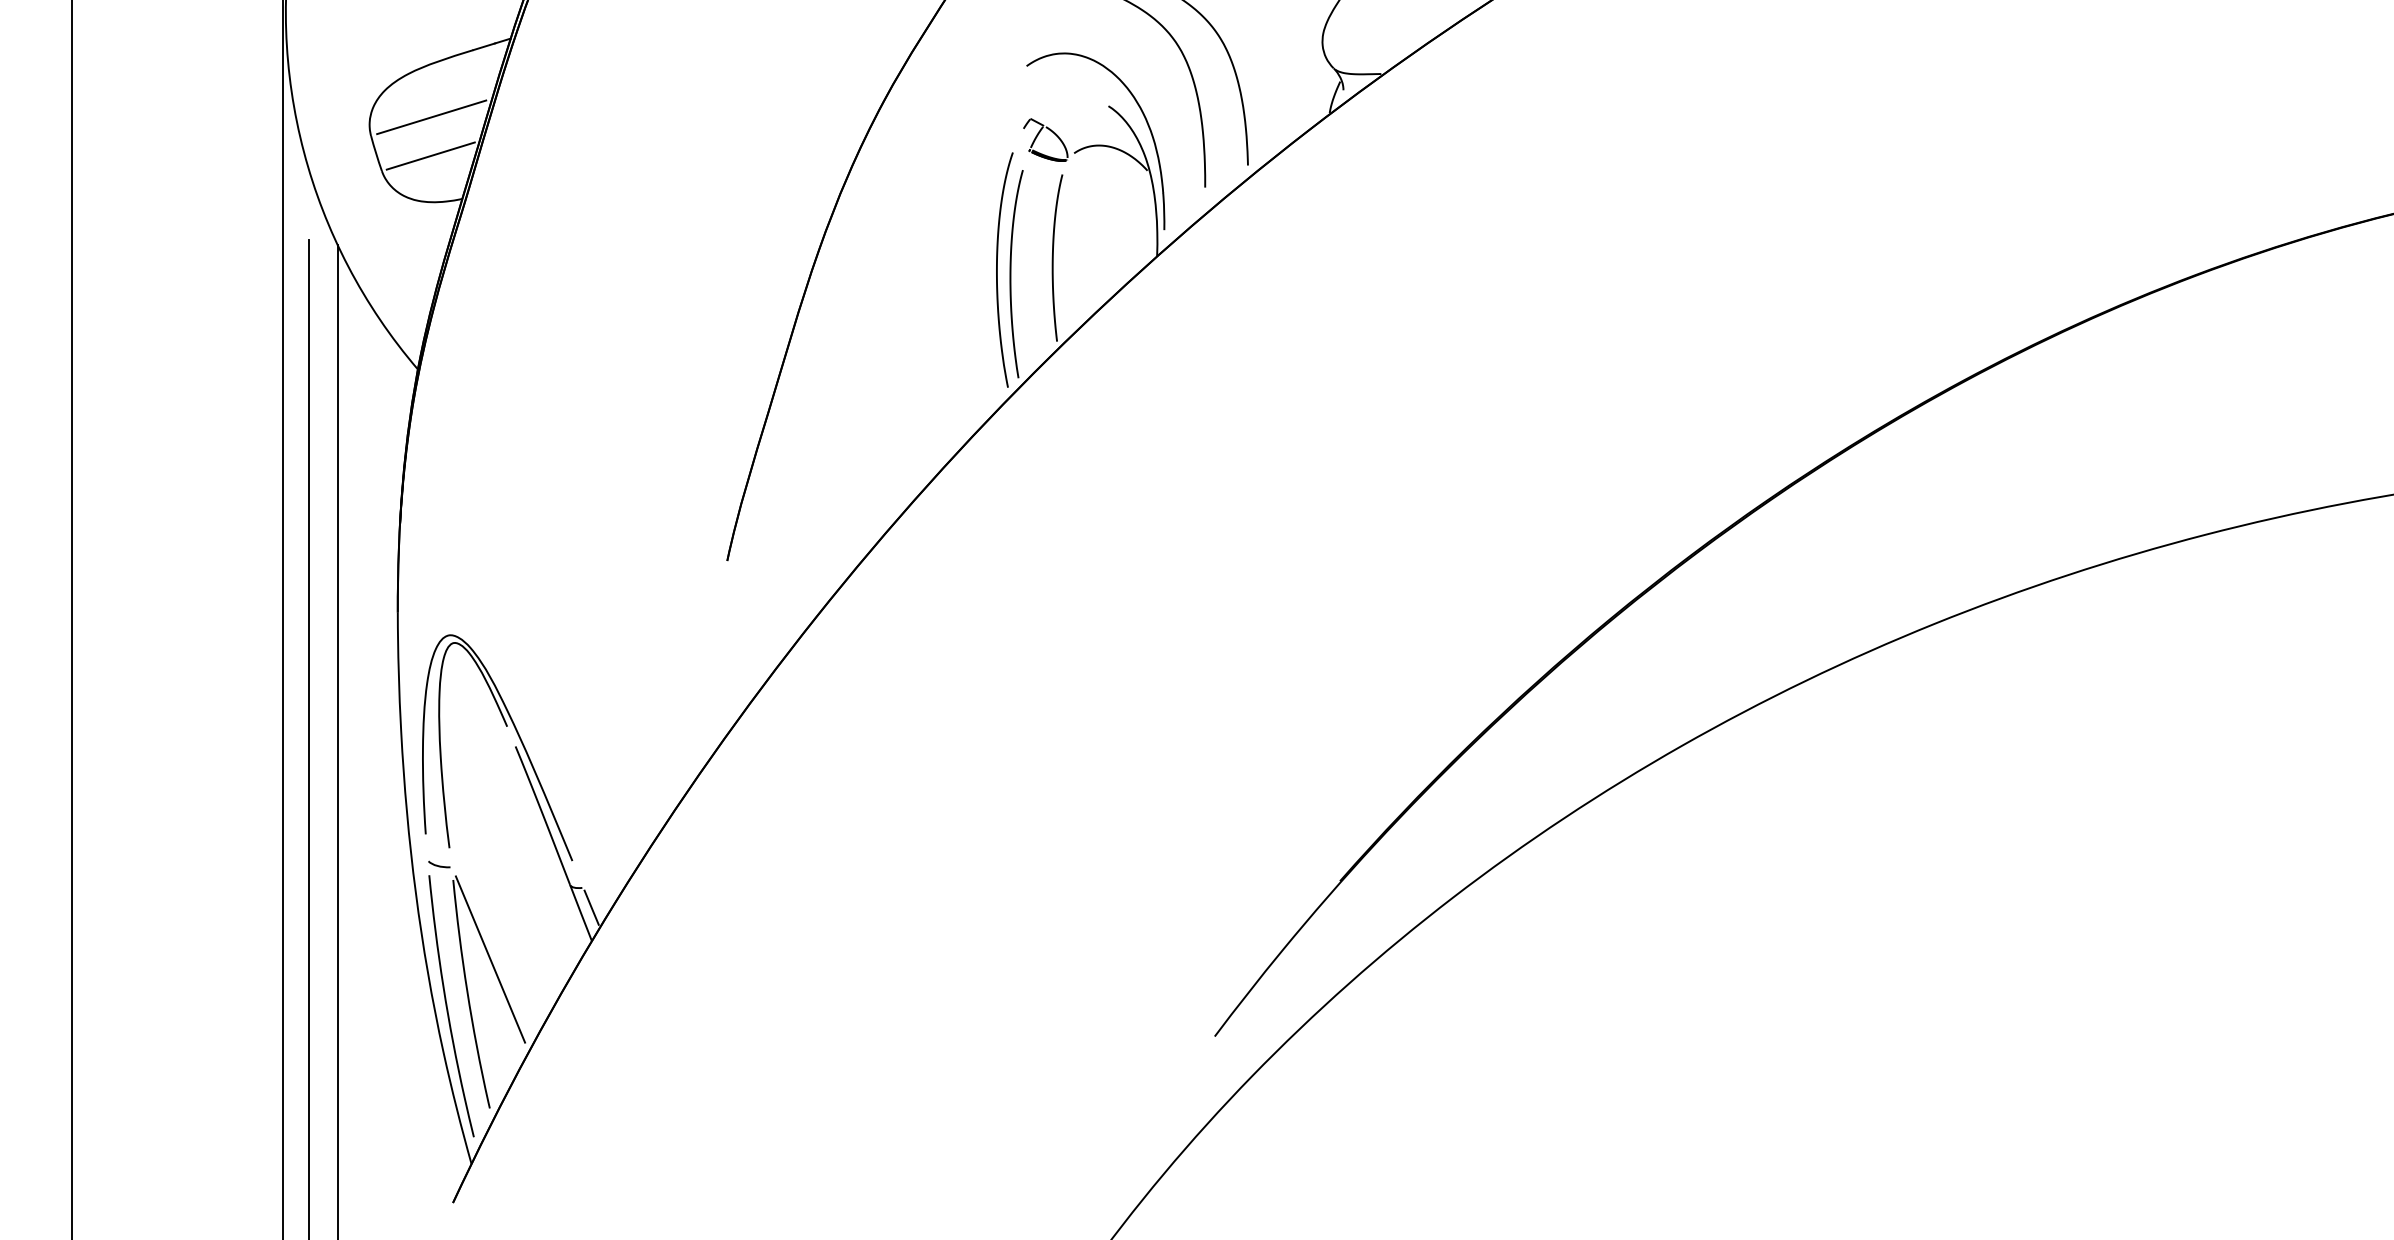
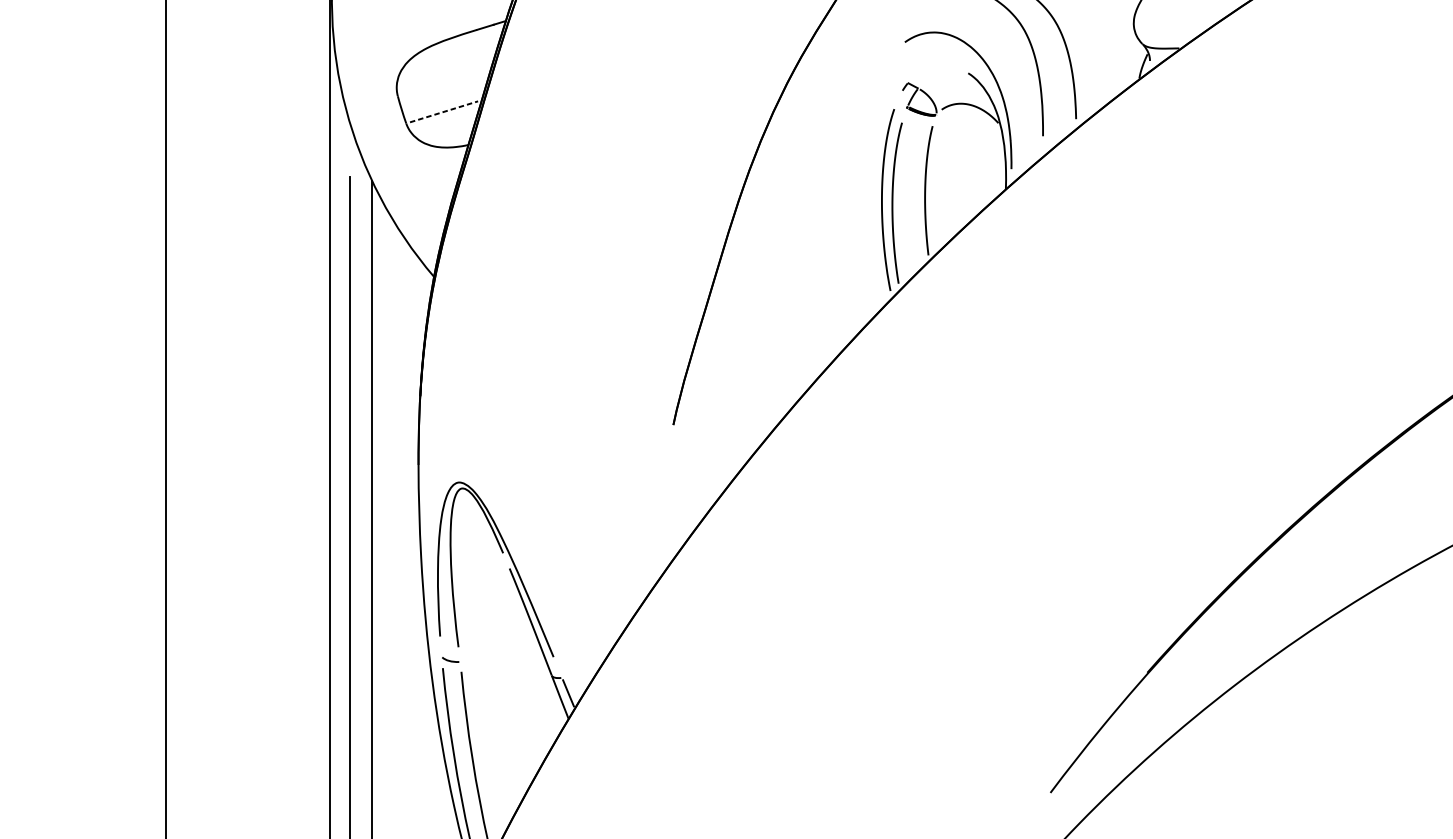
line: (431, 117) -> (444, 82), removed
line: (431, 155) -> (444, 111), solid -> dashed
line: (490, 959) -> (490, 733), removed

